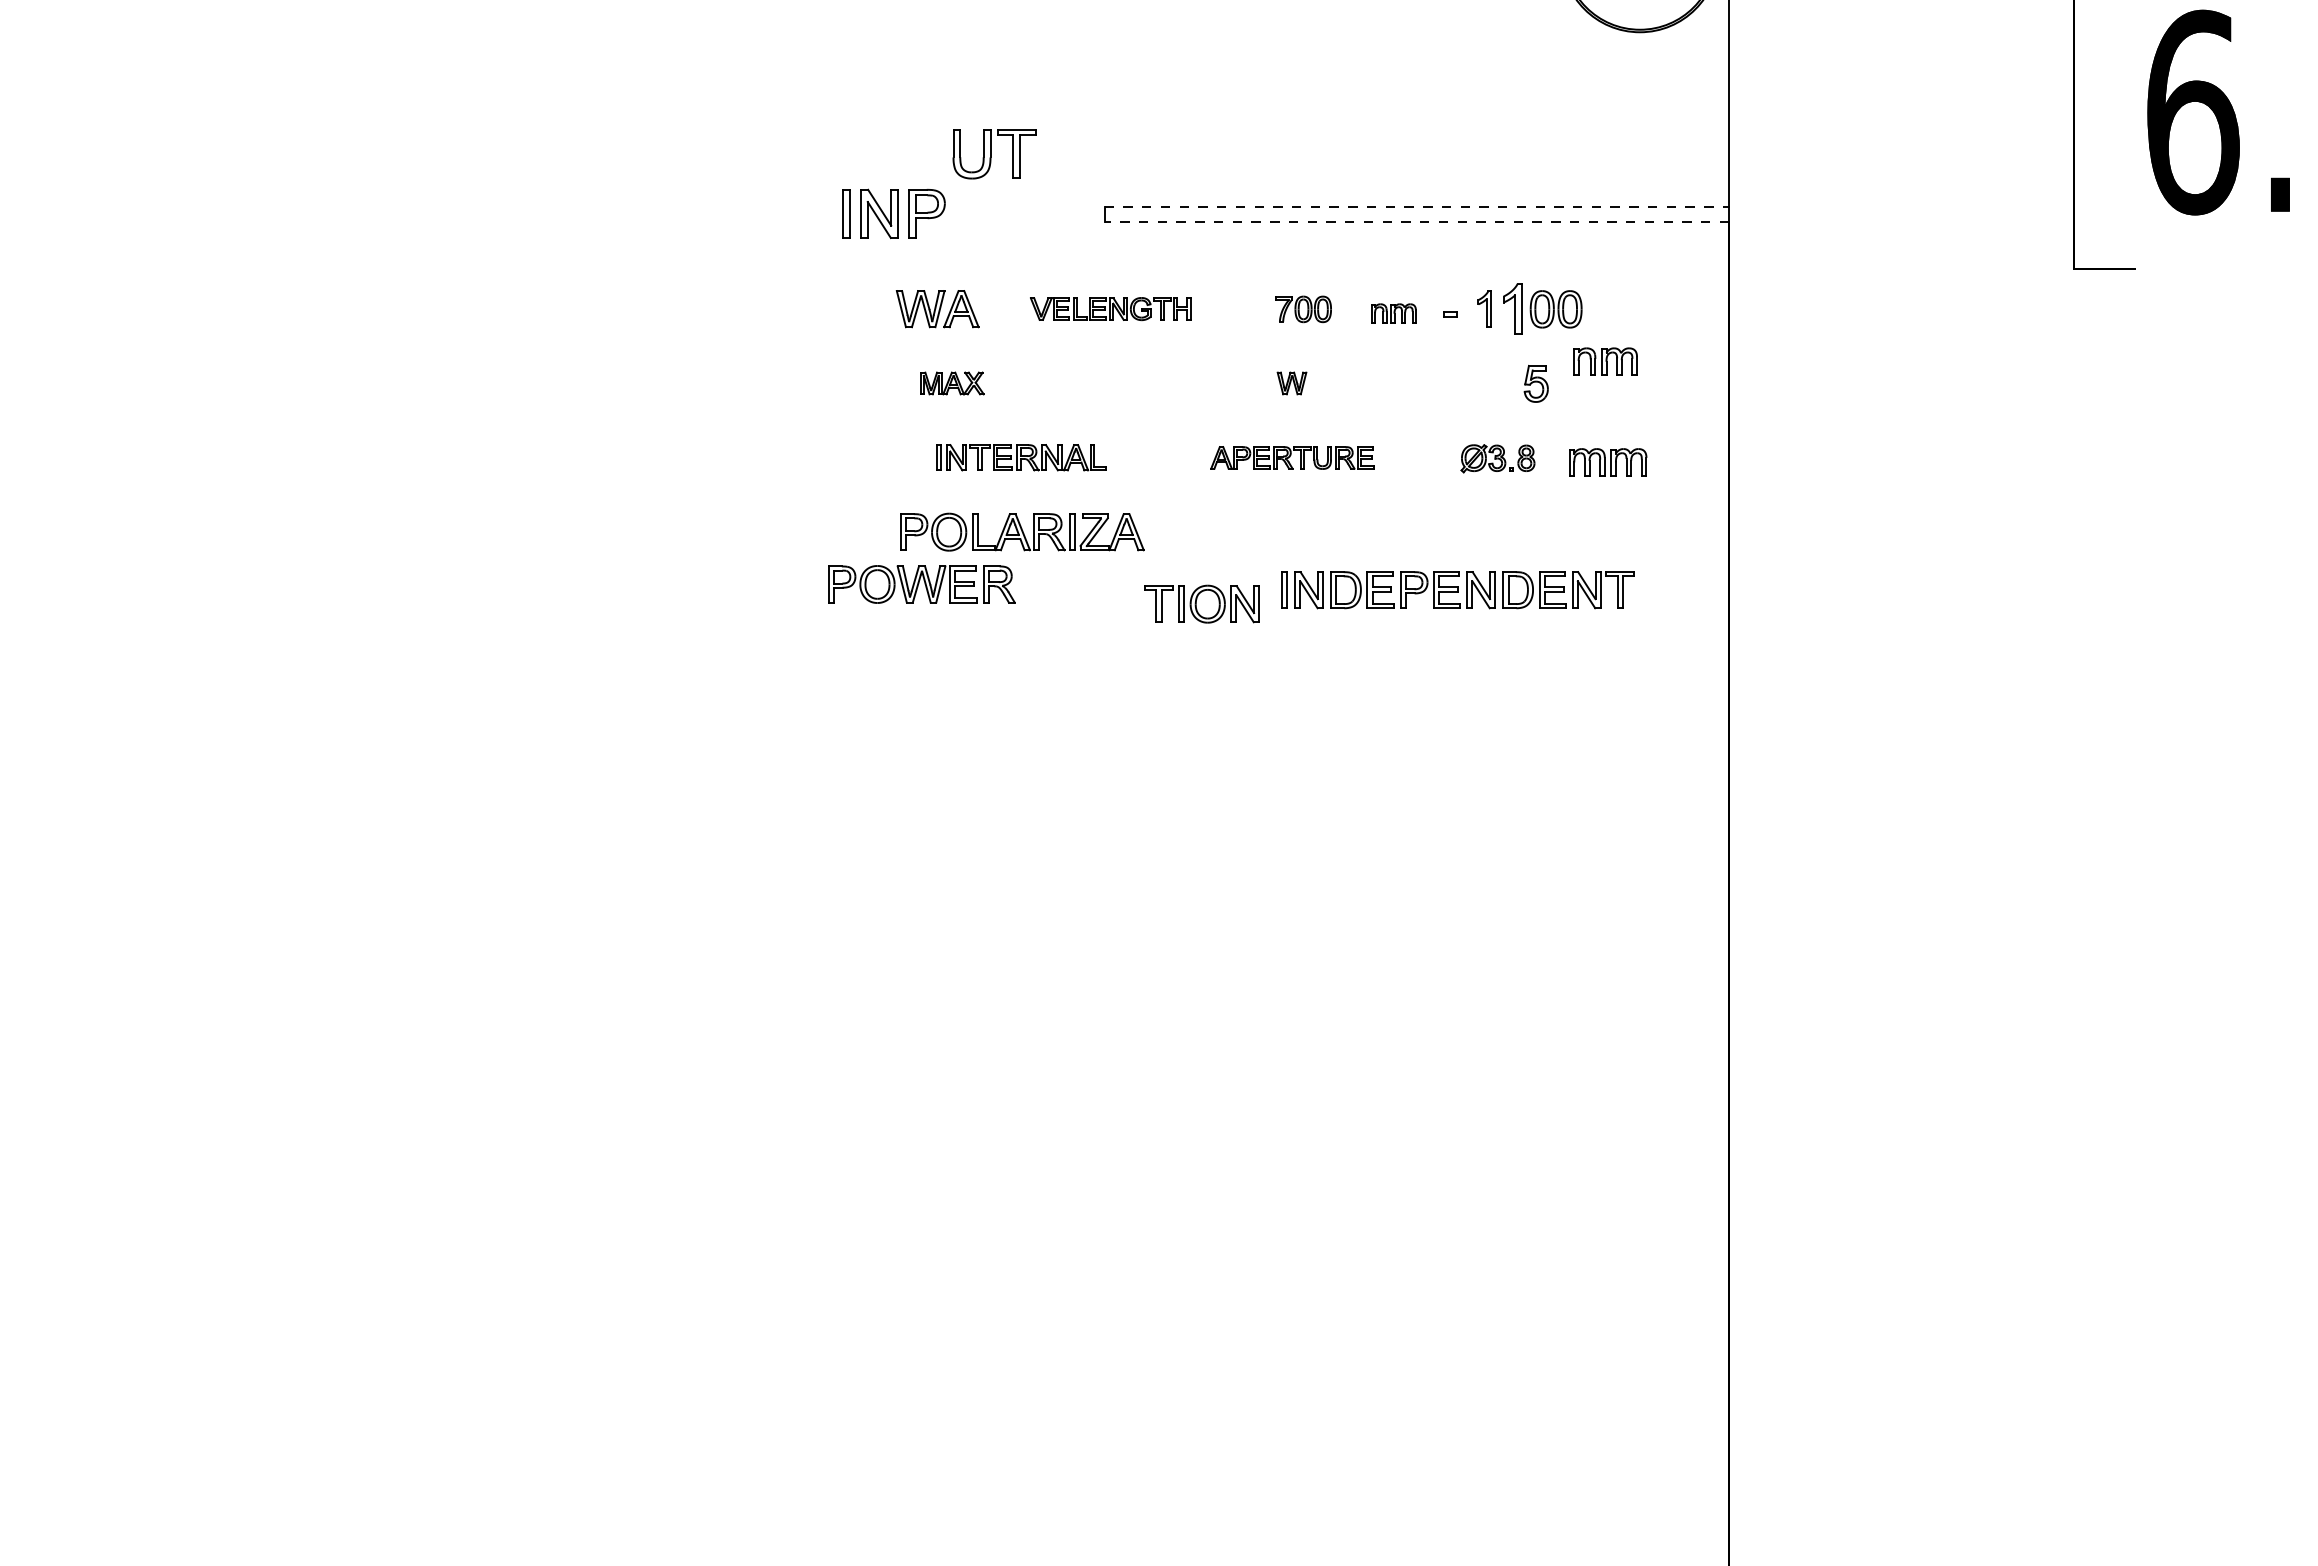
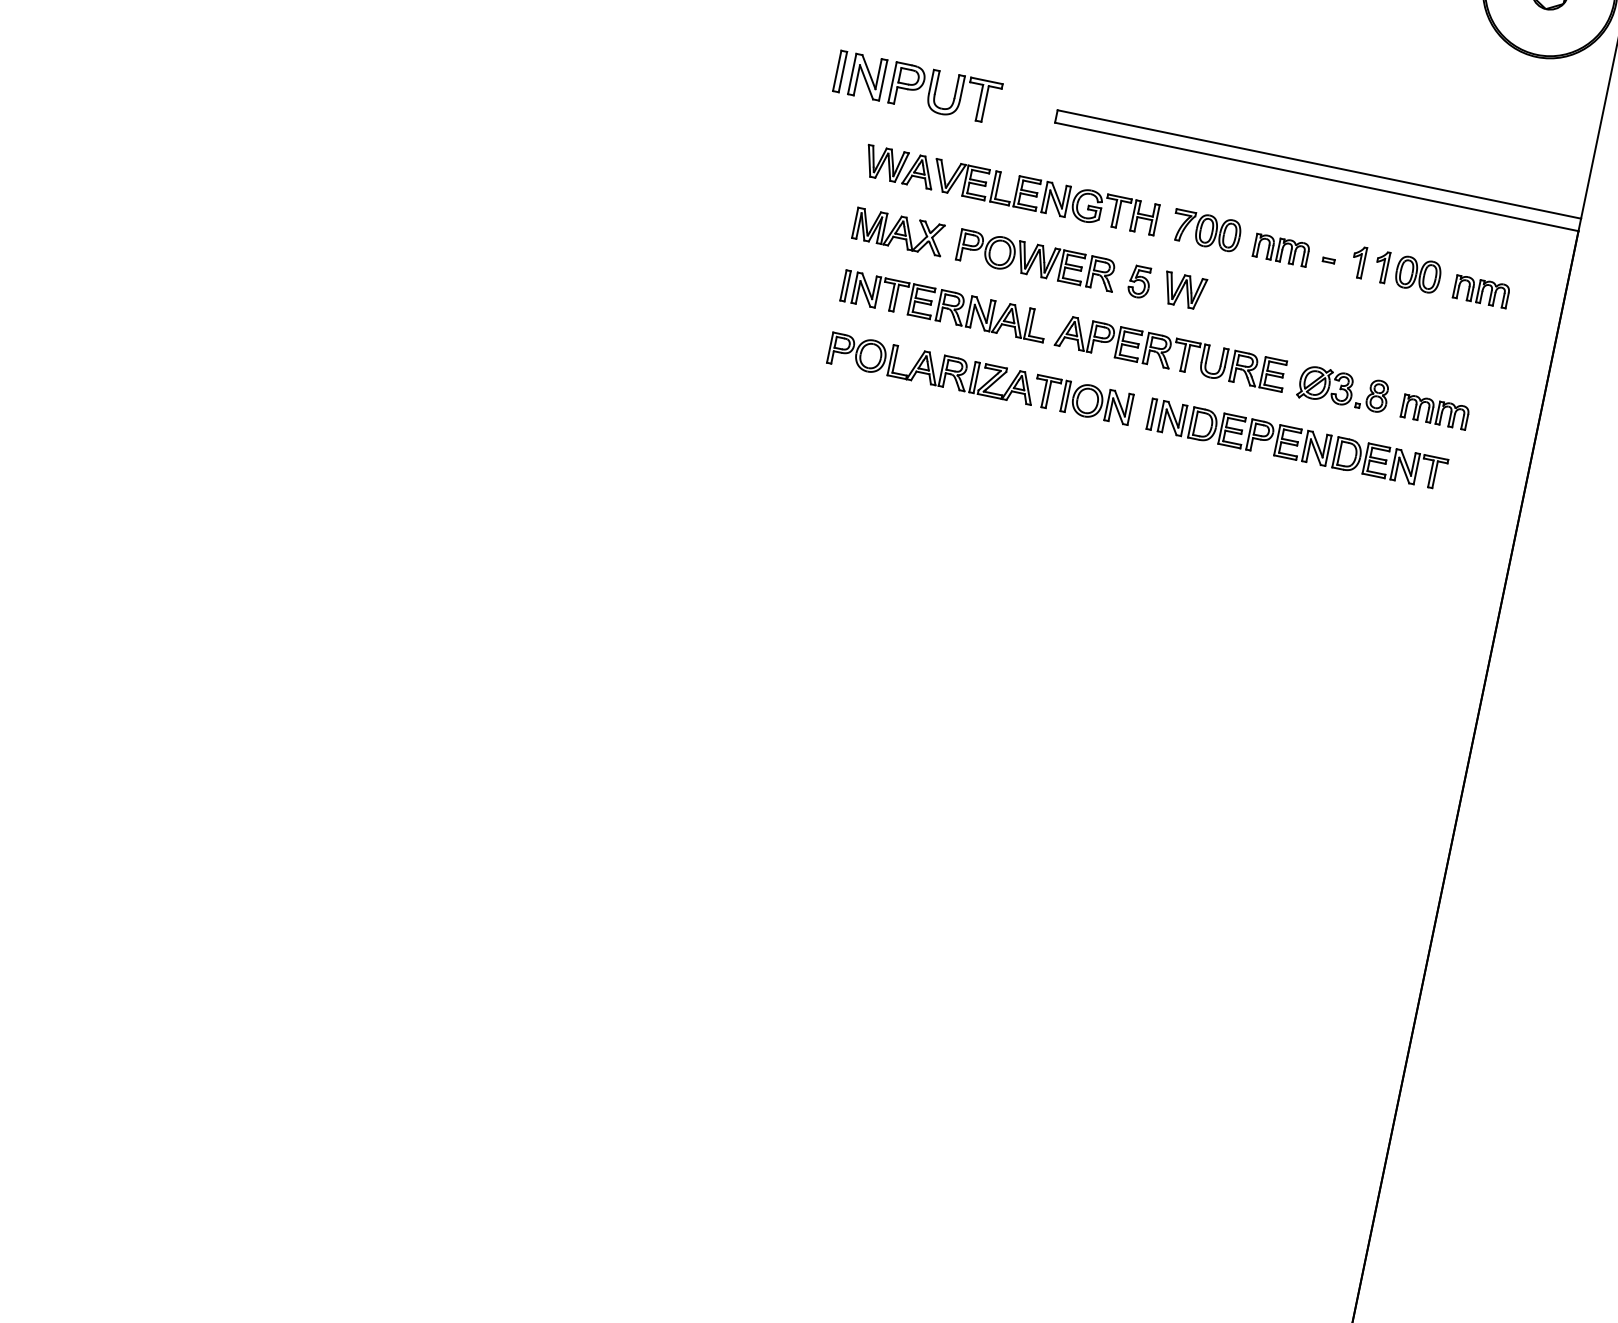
part: (994, 154) -> (964, 97), moved
line: (1417, 206) -> (1319, 164), dashed -> solid
line: (1416, 221) -> (1316, 176), dashed -> solid
part: (1110, 308) -> (1044, 196), size x1.67
part: (1512, 308) -> (1381, 266), size x0.71
part: (1303, 309) -> (1206, 230), size x1.43
part: (1393, 313) -> (1281, 249), size x1.43
part: (1605, 361) -> (1481, 291), moved
part: (952, 383) -> (899, 232), size x1.67
part: (1291, 383) -> (1183, 290), size x1.67
part: (1535, 383) -> (1139, 281), moved
part: (1021, 457) -> (944, 306), size x1.43
part: (1292, 457) -> (1171, 353), size x1.67
part: (1497, 458) -> (1343, 389), size x1.43
part: (921, 584) -> (1036, 260), moved
part: (1457, 590) -> (1296, 444), moved
part: (1201, 603) -> (1082, 399), moved

